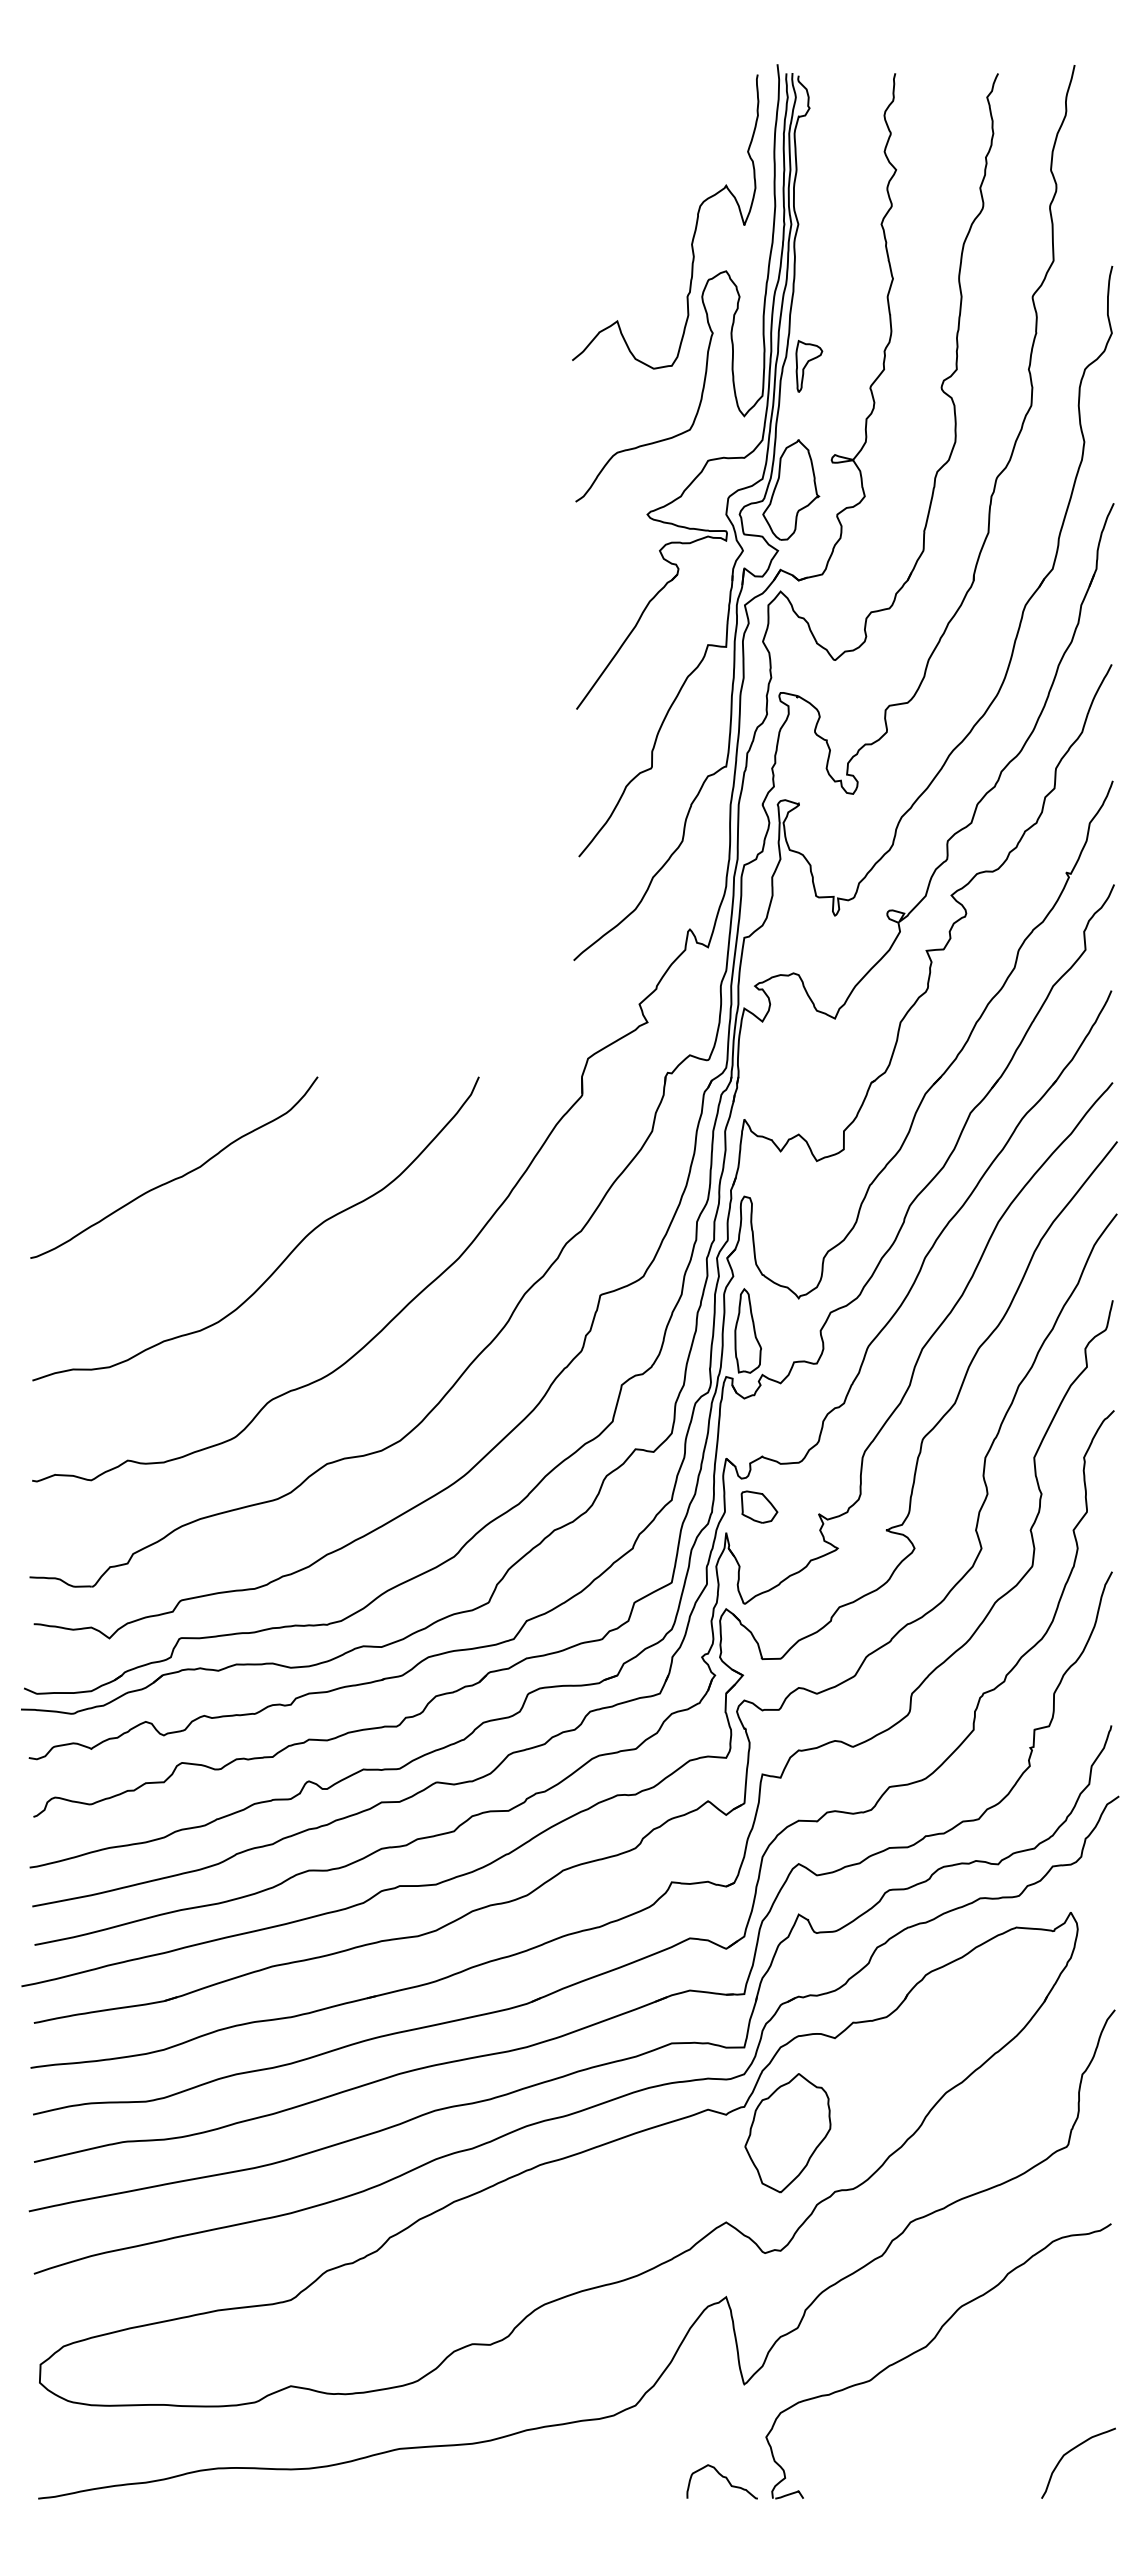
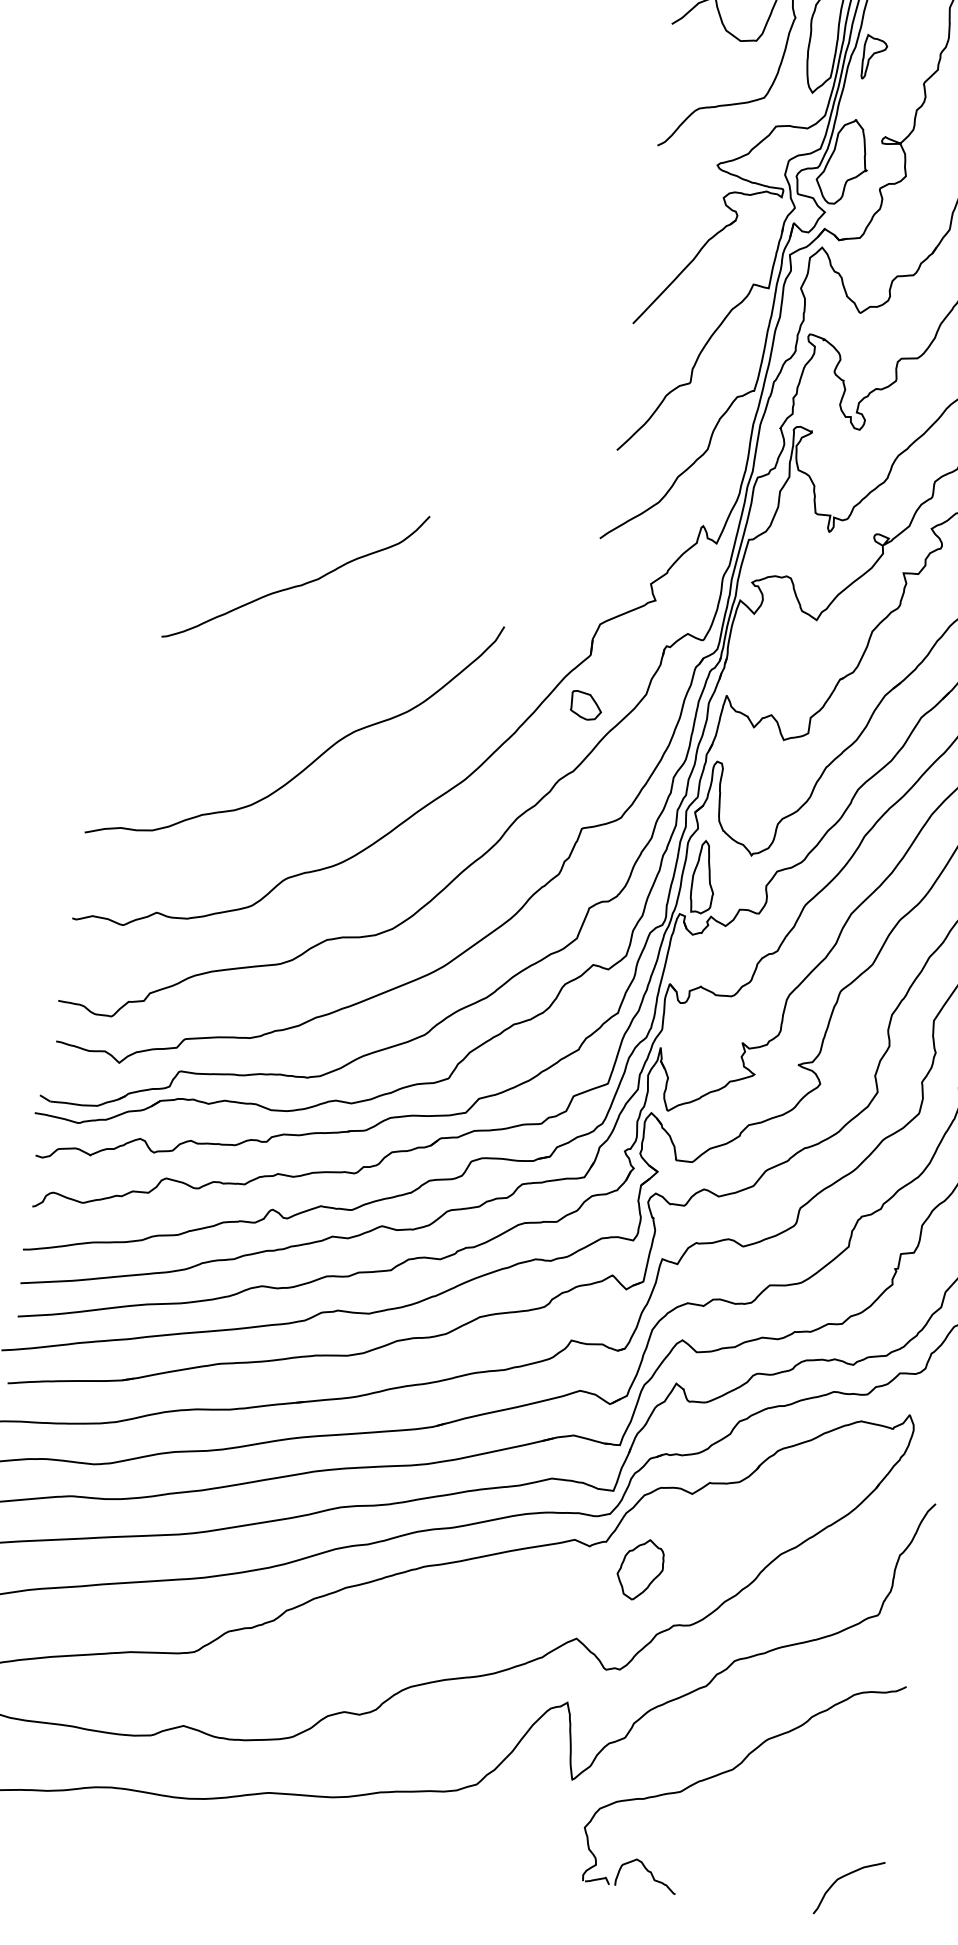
curve: (176, 1177) -> (296, 585), moved
part: (759, 1506) -> (586, 705), moved
part: (787, 2133) -> (640, 1569), size x0.6
curve: (722, 2477) -> (647, 1871), moved

